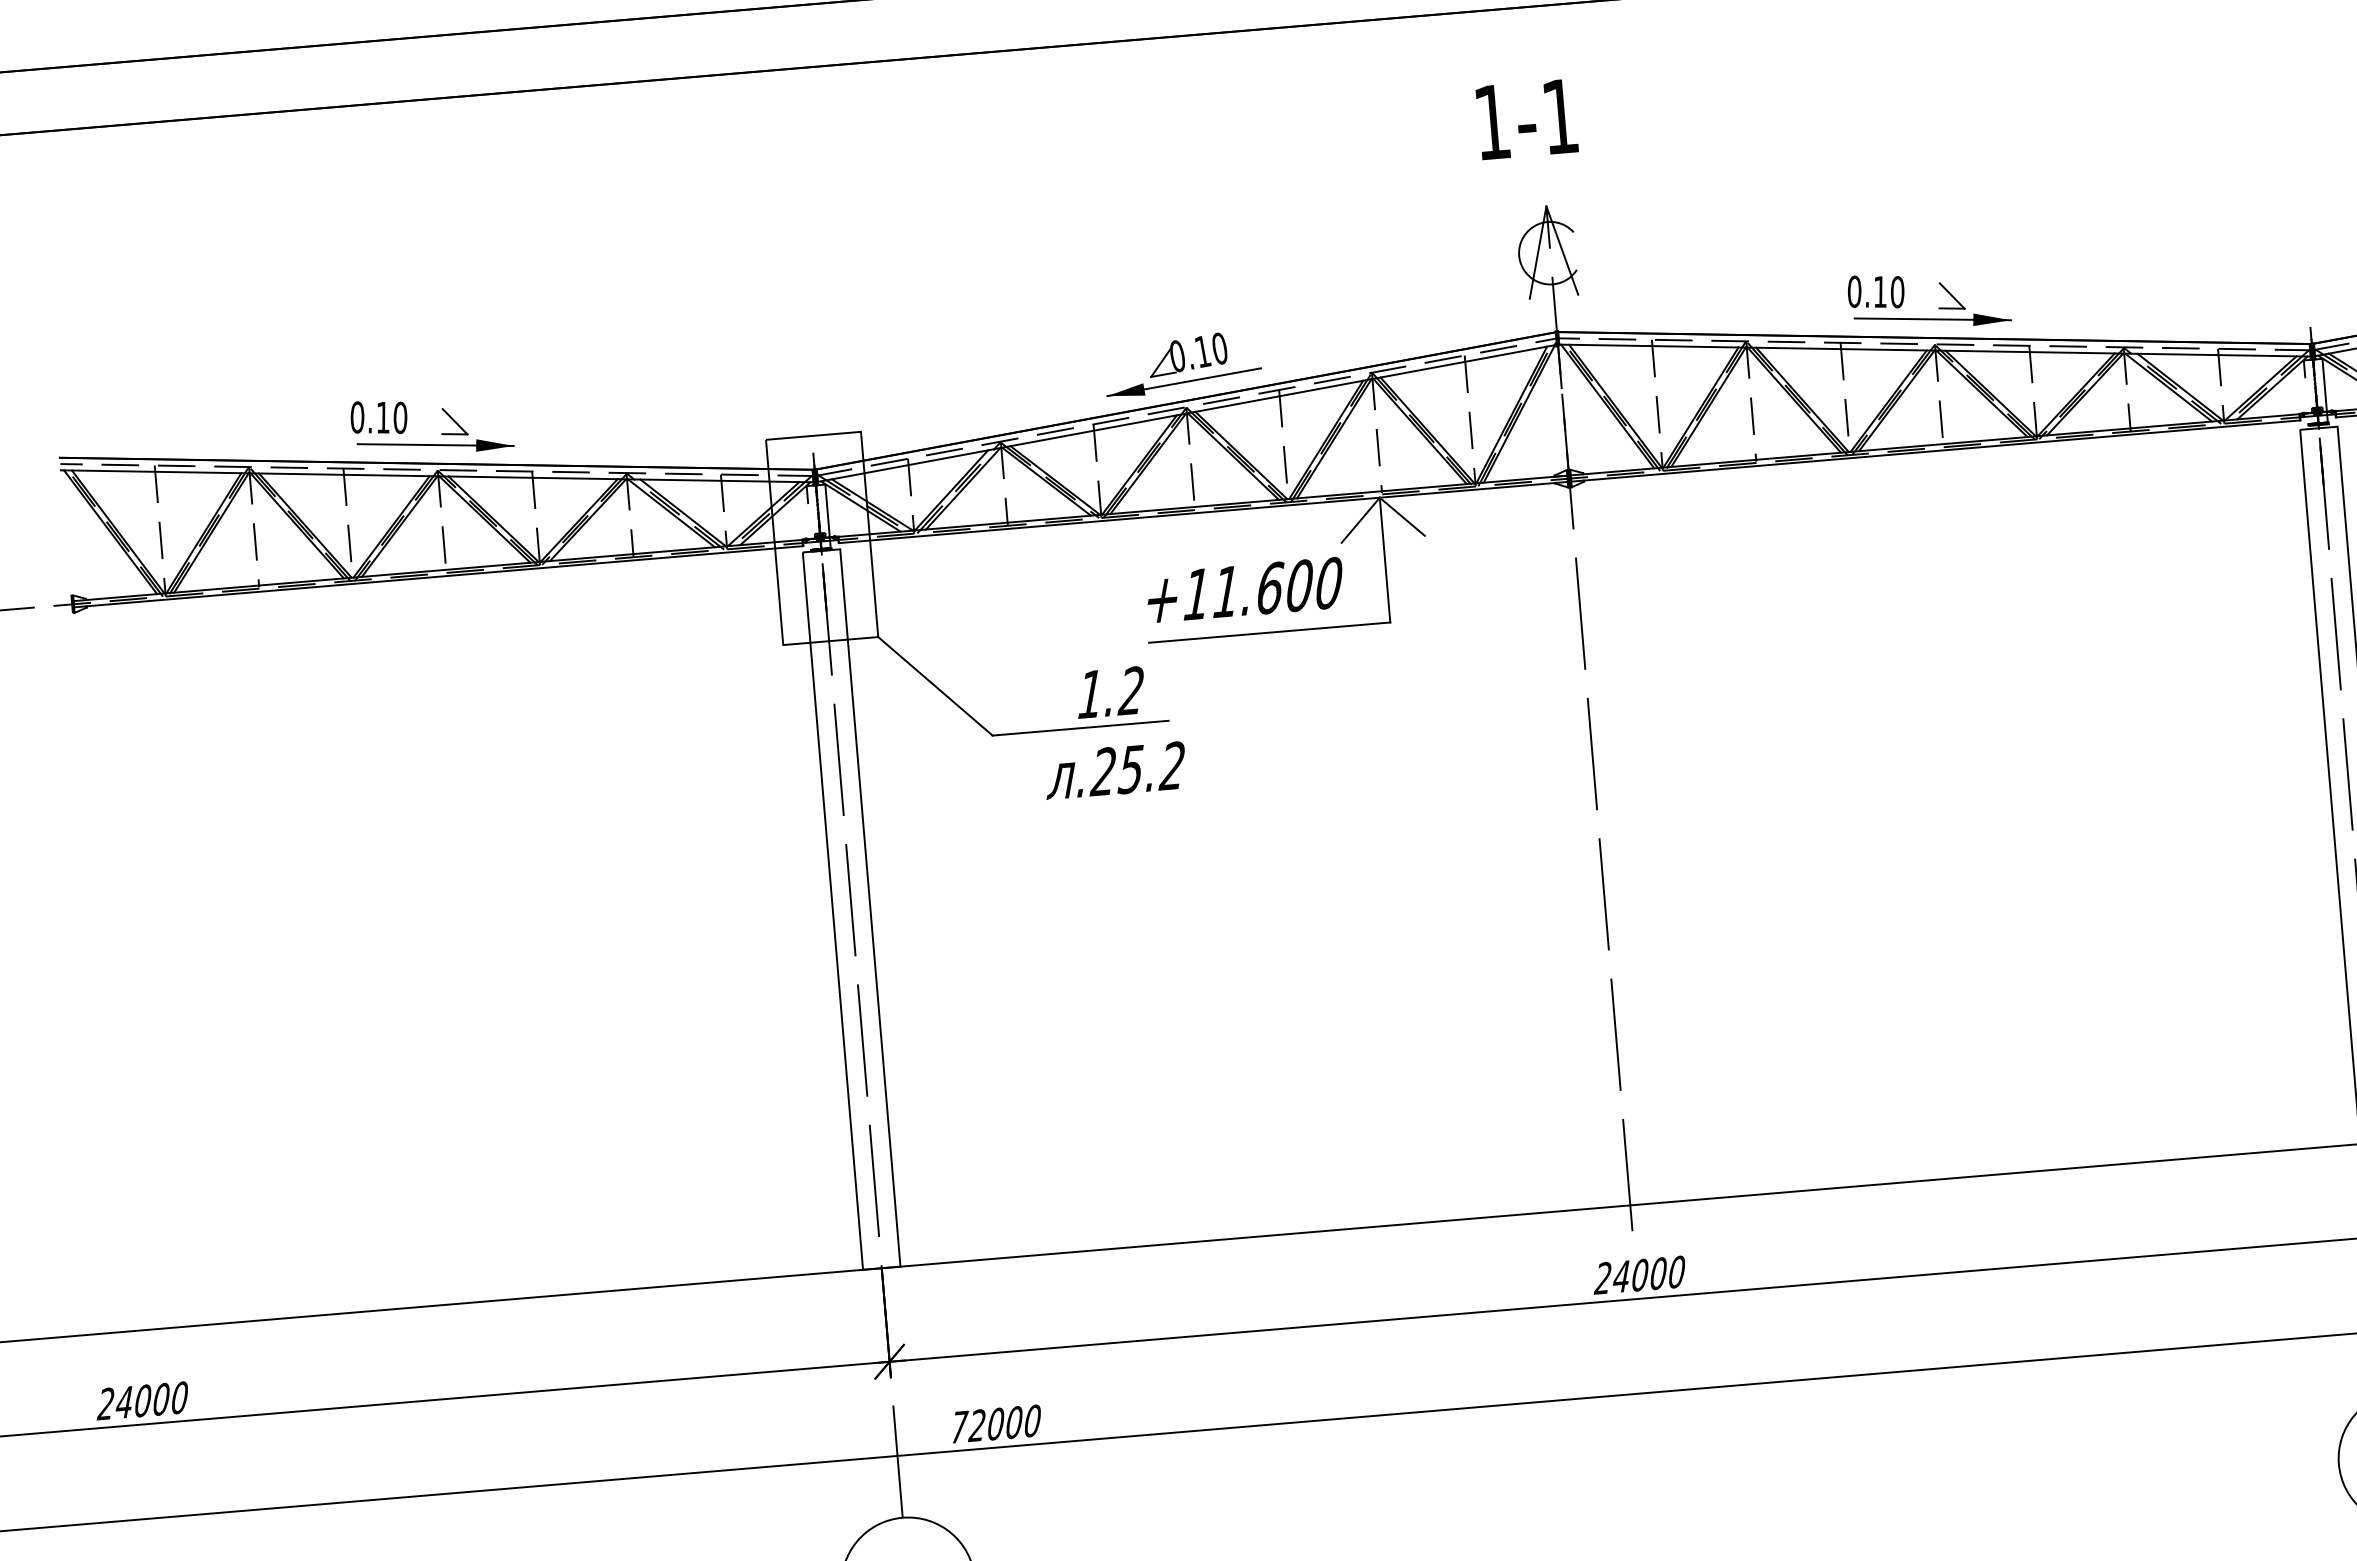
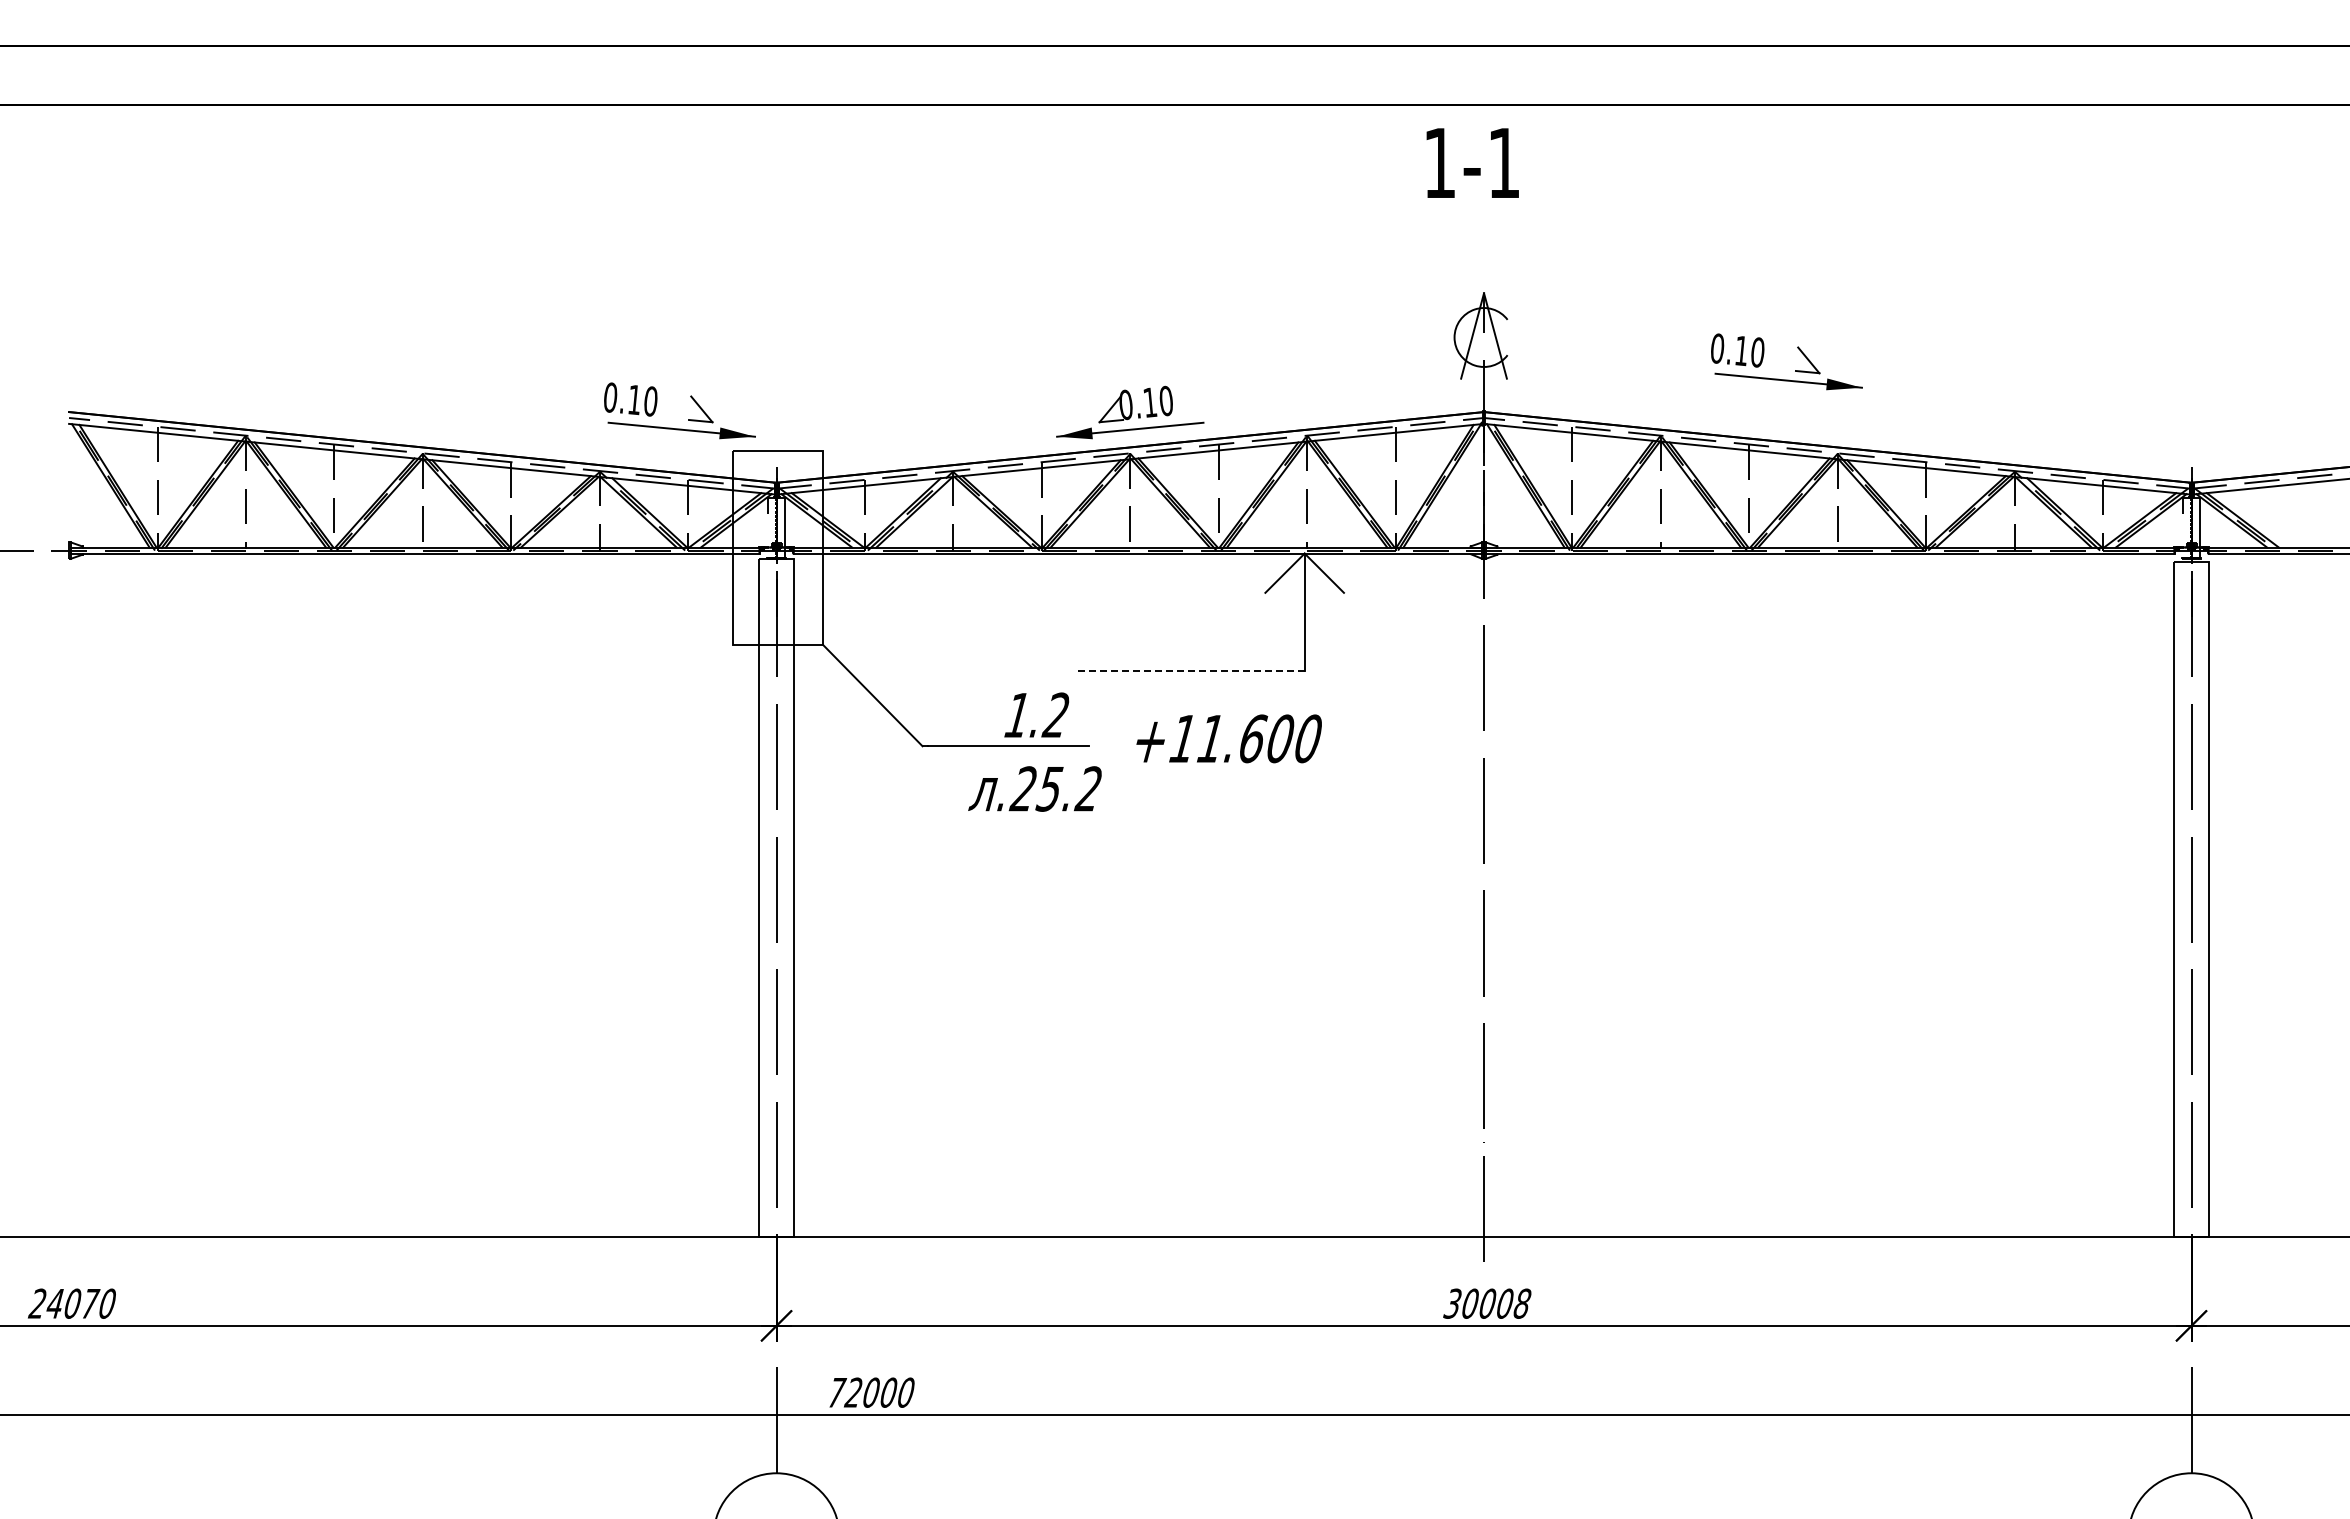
text: (1526, 118) -> (1472, 162), moved
part: (1939, 307) -> (1795, 370), moved
part: (441, 433) -> (688, 419), moved
text: (1244, 589) -> (1228, 738), moved
line: (1269, 632) -> (1190, 671), solid -> dashed
text: (1638, 1275) -> (1486, 1303), 24000 -> 30008
text: (162, 1399) -> (91, 1303), 24000 -> 24070

